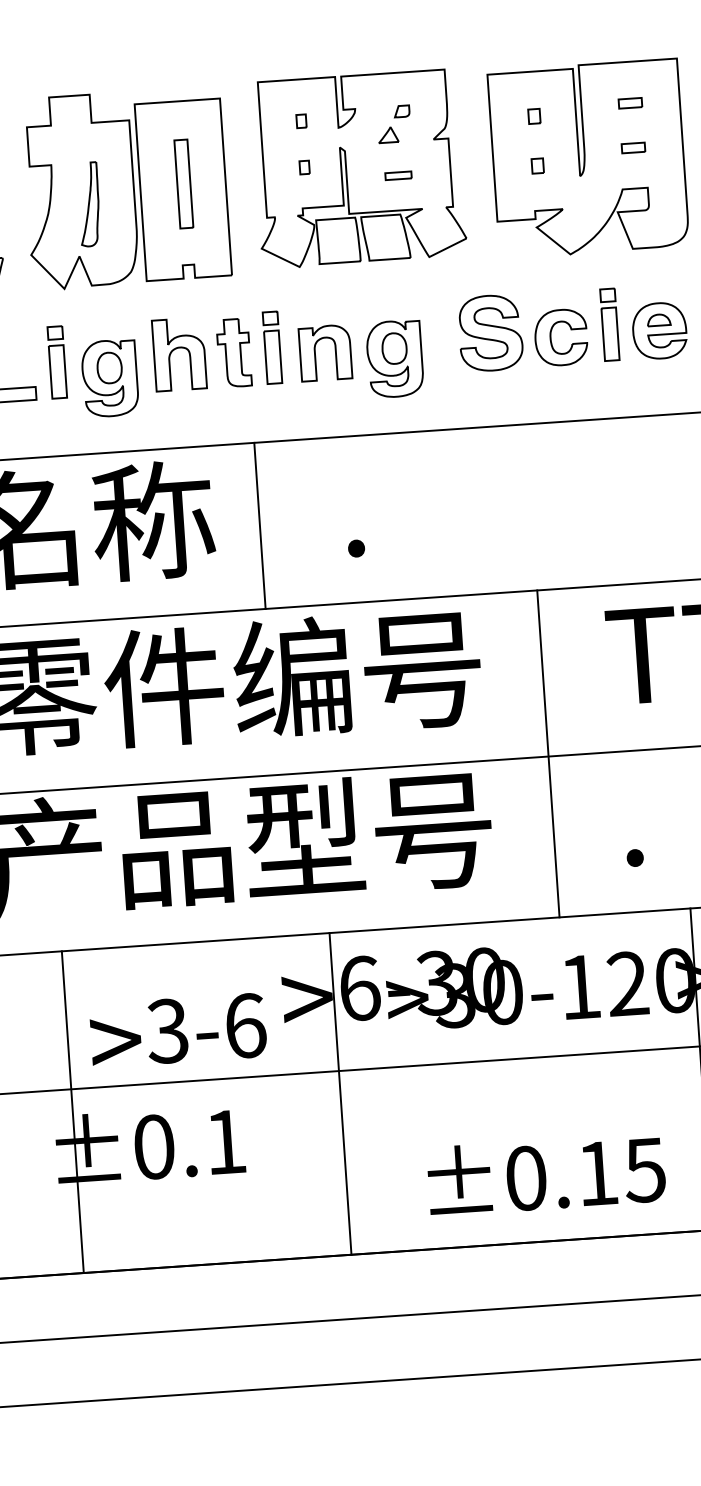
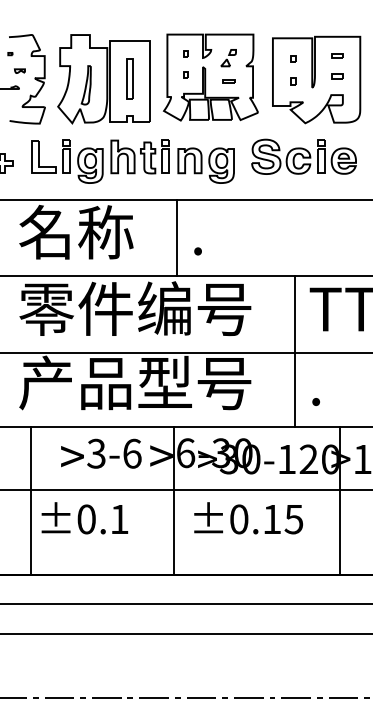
line: (259, 524) -> (176, 237), moved
line: (548, 753) -> (294, 351), moved
text: (178, 1029) -> (101, 453), moved
line: (72, 1111) -> (31, 500), moved
text: (546, 1174) -> (248, 518), moved

